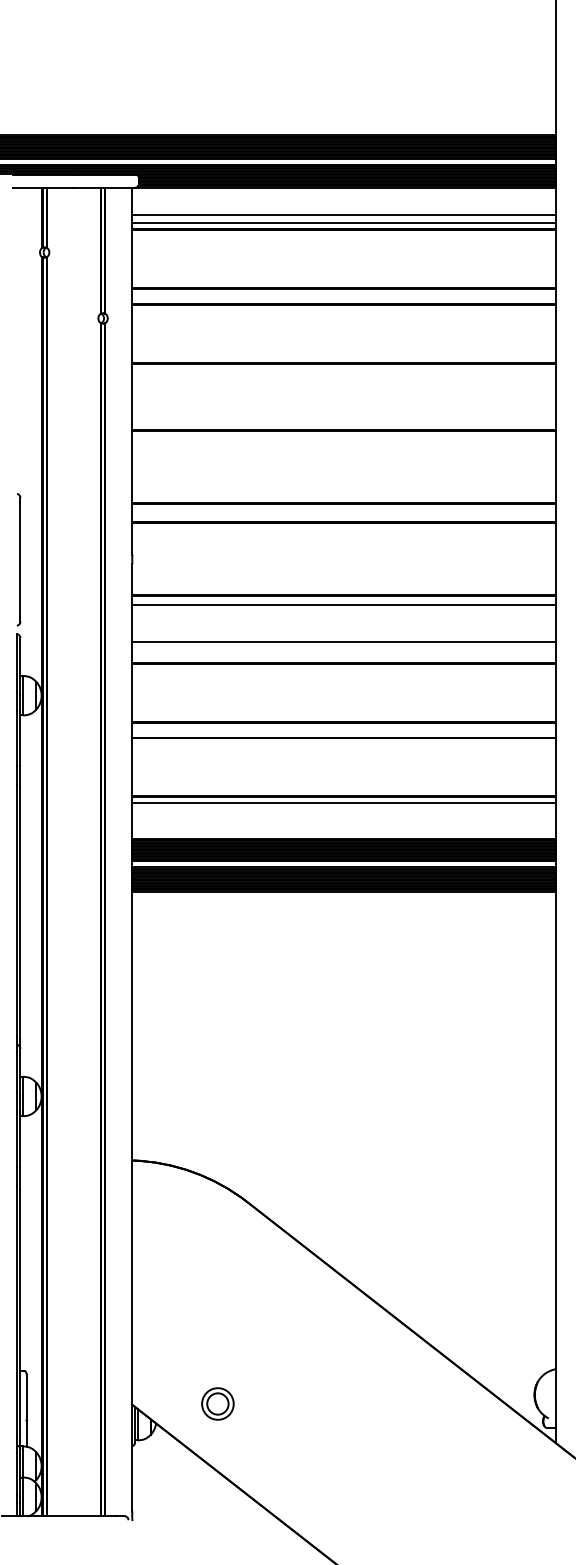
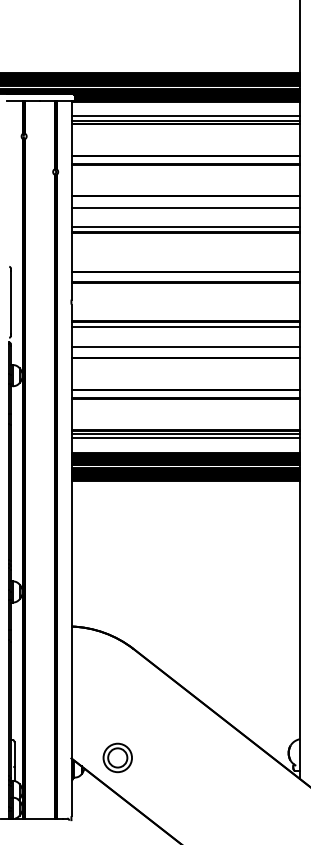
line: (343, 384) -> (185, 207), added
line: (343, 421) -> (185, 227), added
line: (343, 812) -> (185, 438), added
part: (217, 1403) -> (117, 757), size x1.67

